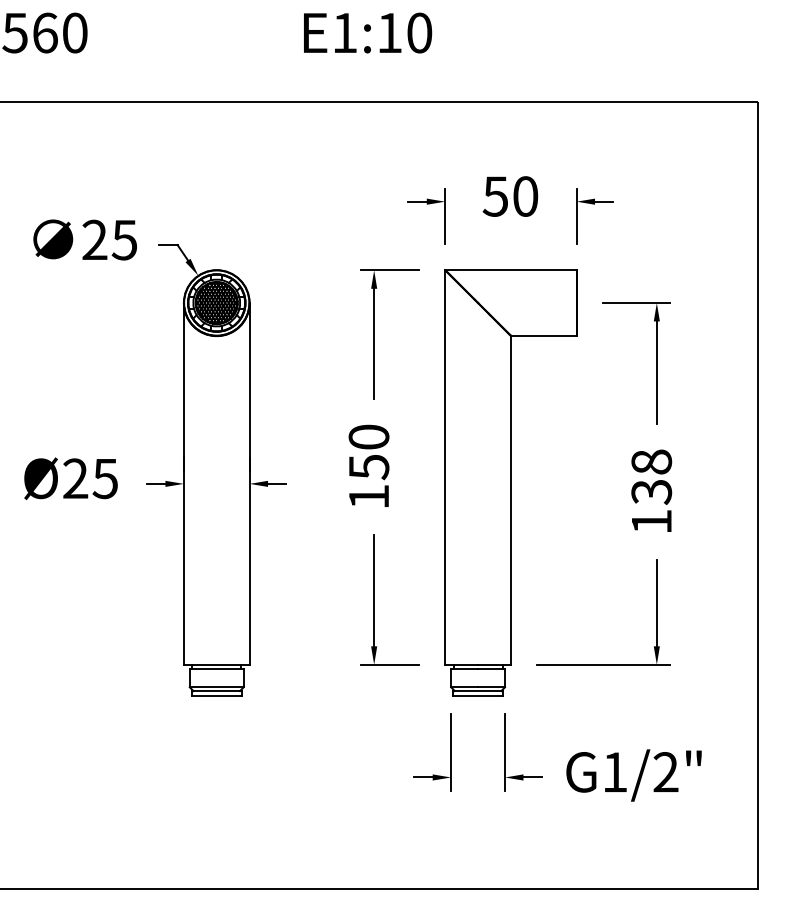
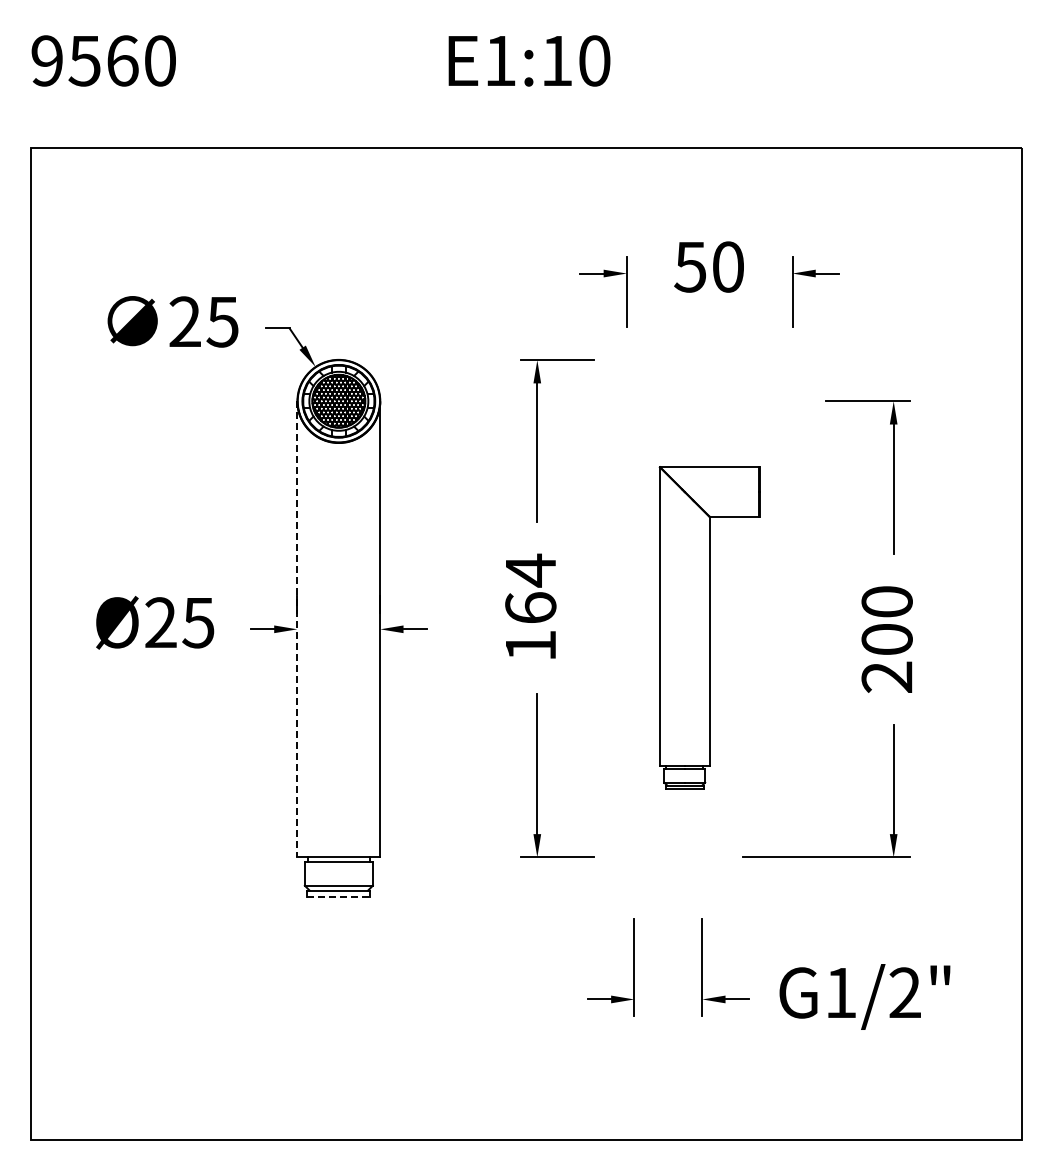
text: (368, 451) -> (530, 588), 150 -> 164
part: (510, 482) -> (709, 627), size x0.6
line: (183, 484) -> (297, 629), solid -> dashed
text: (651, 491) -> (886, 639), 138 -> 200
line: (217, 696) -> (339, 897), solid -> dashed

